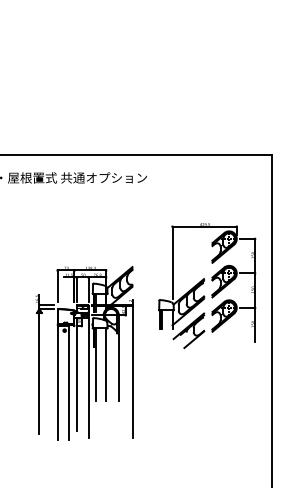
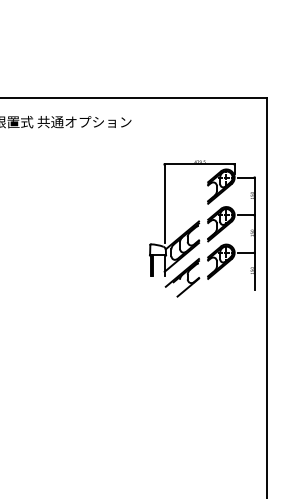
part: (207, 286) -> (202, 229), moved
part: (84, 353) -> (63, 313), removed

